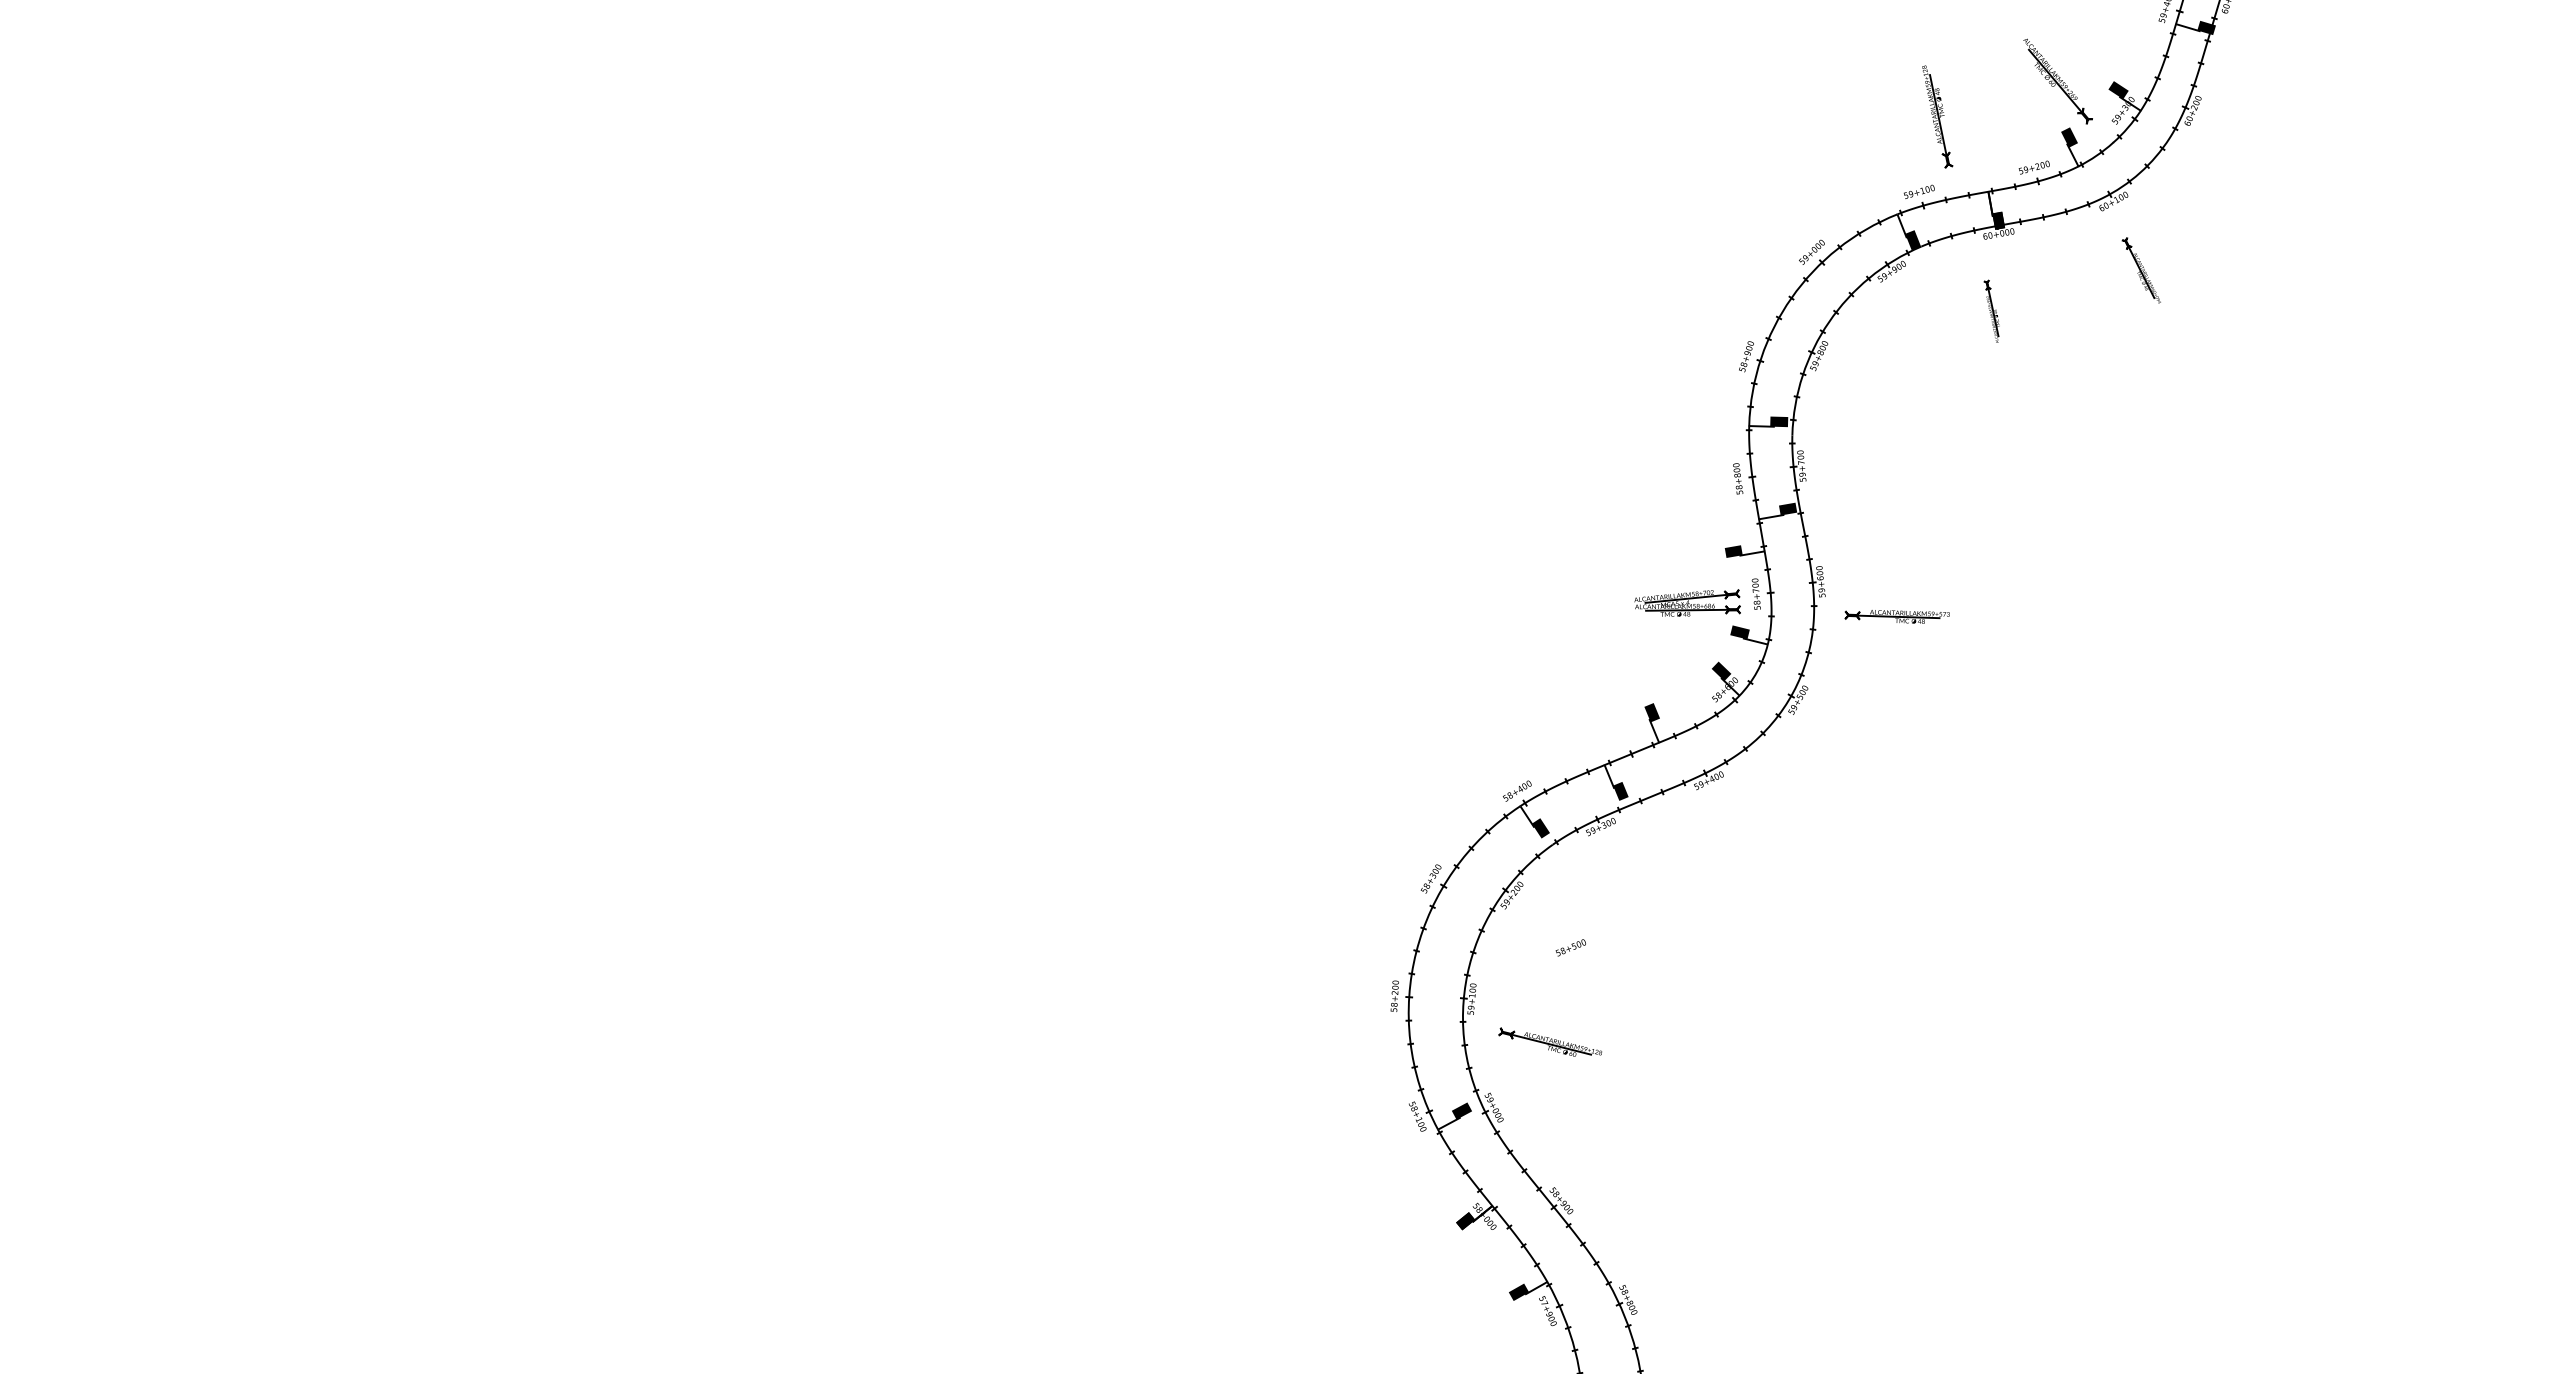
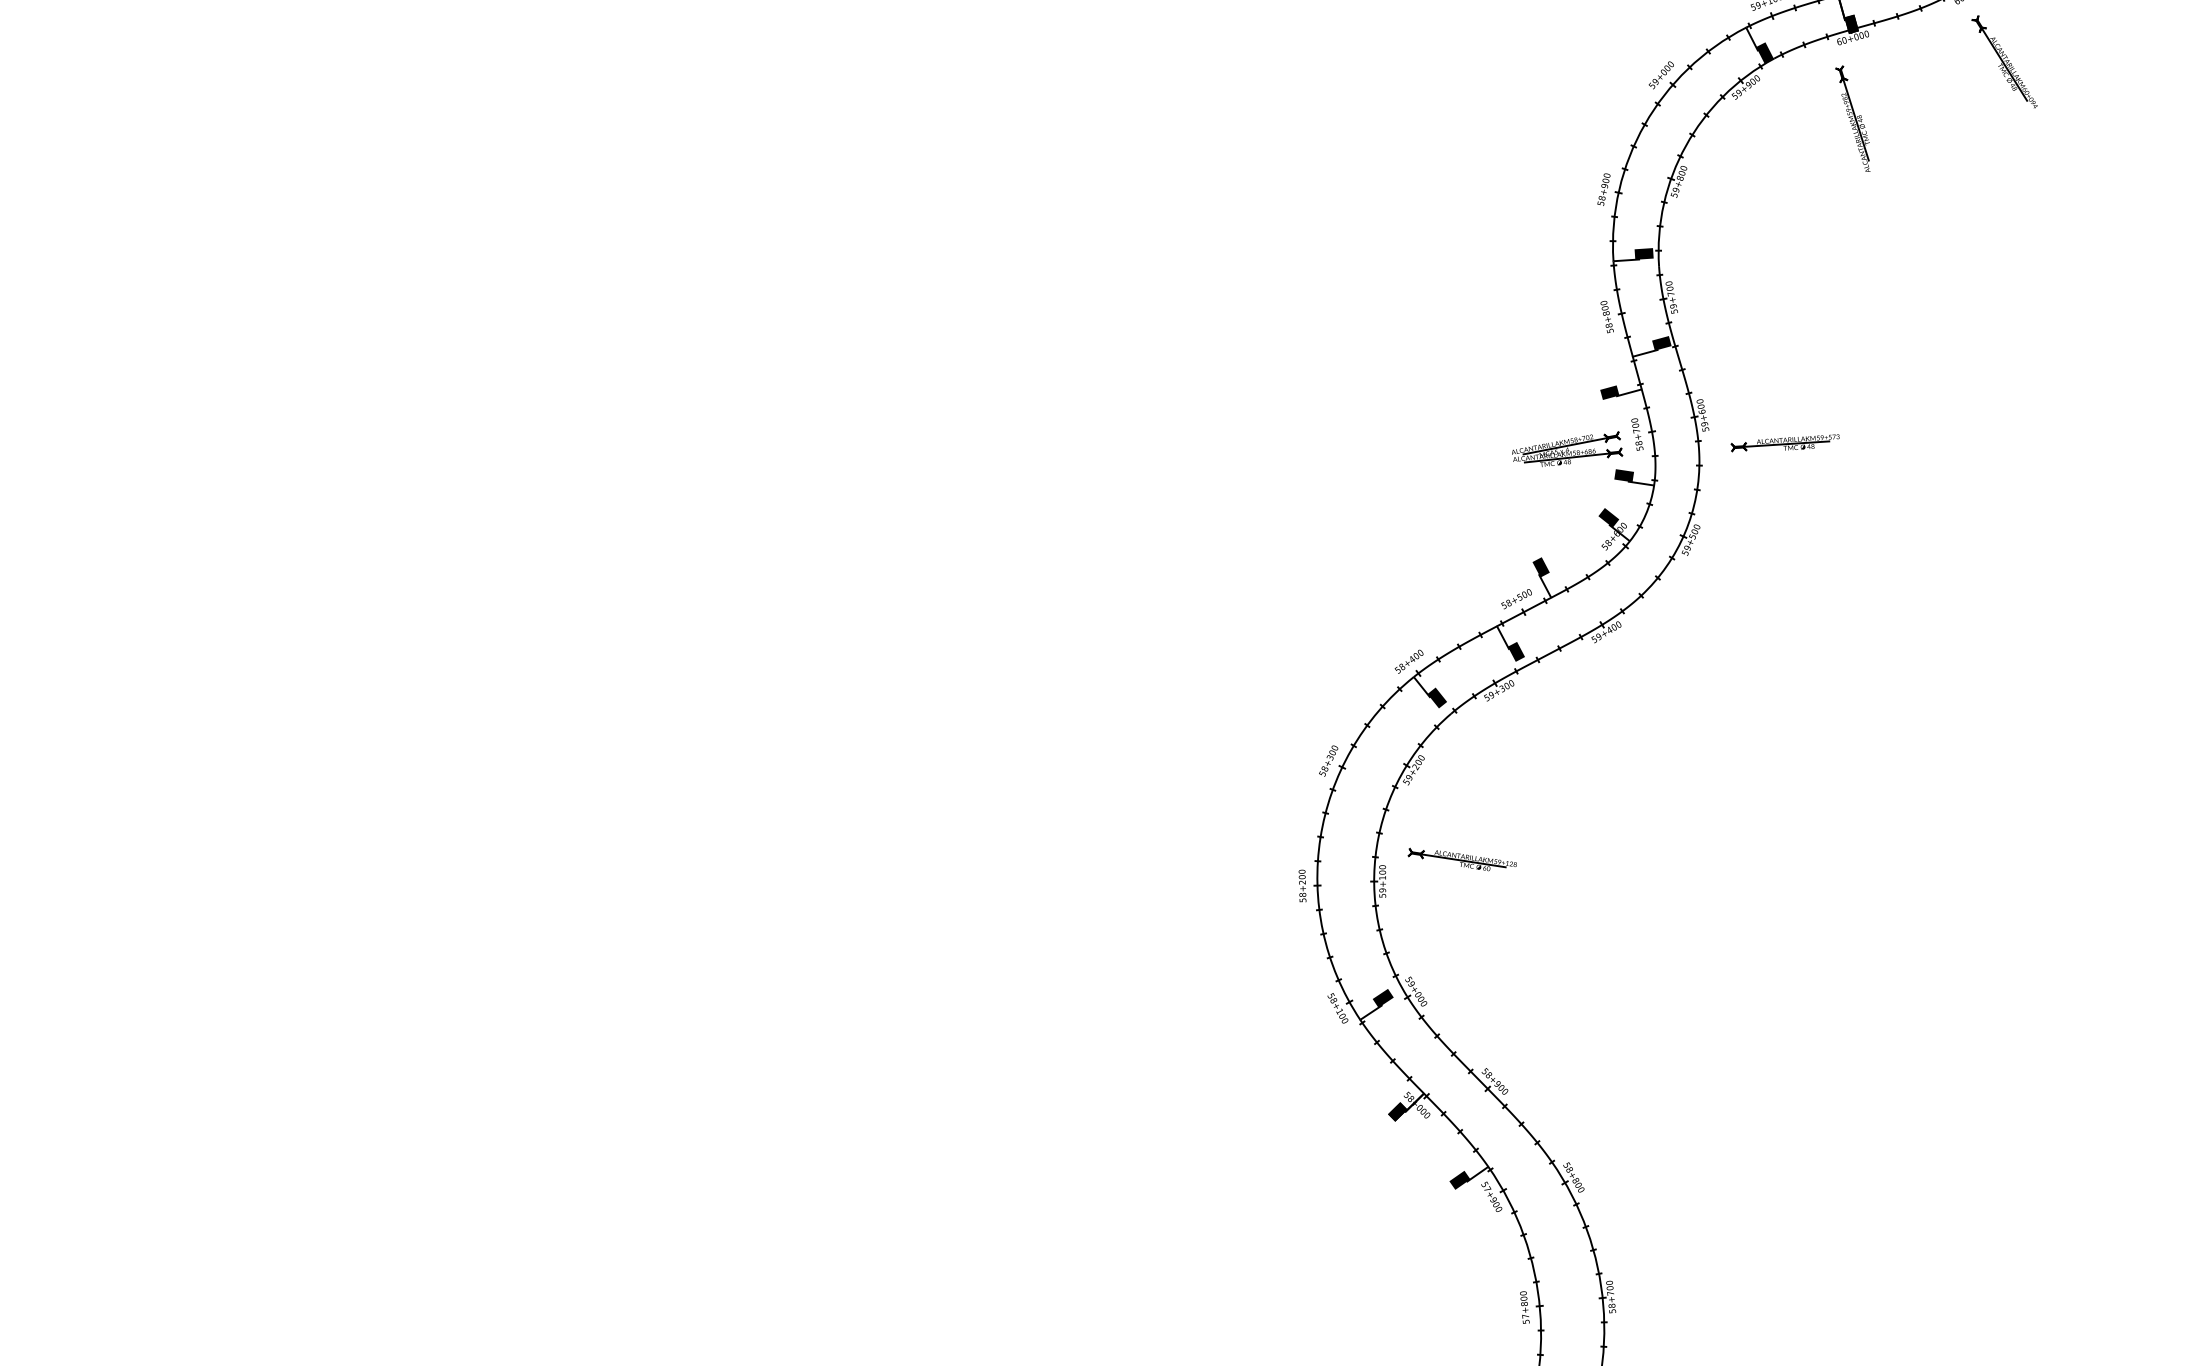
part: (2141, 270) -> (2004, 61), size x1.43
part: (1991, 311) -> (1853, 118), size x1.67
text: (1570, 947) -> (1516, 598), moved
part: (1550, 1041) -> (1462, 857), moved

